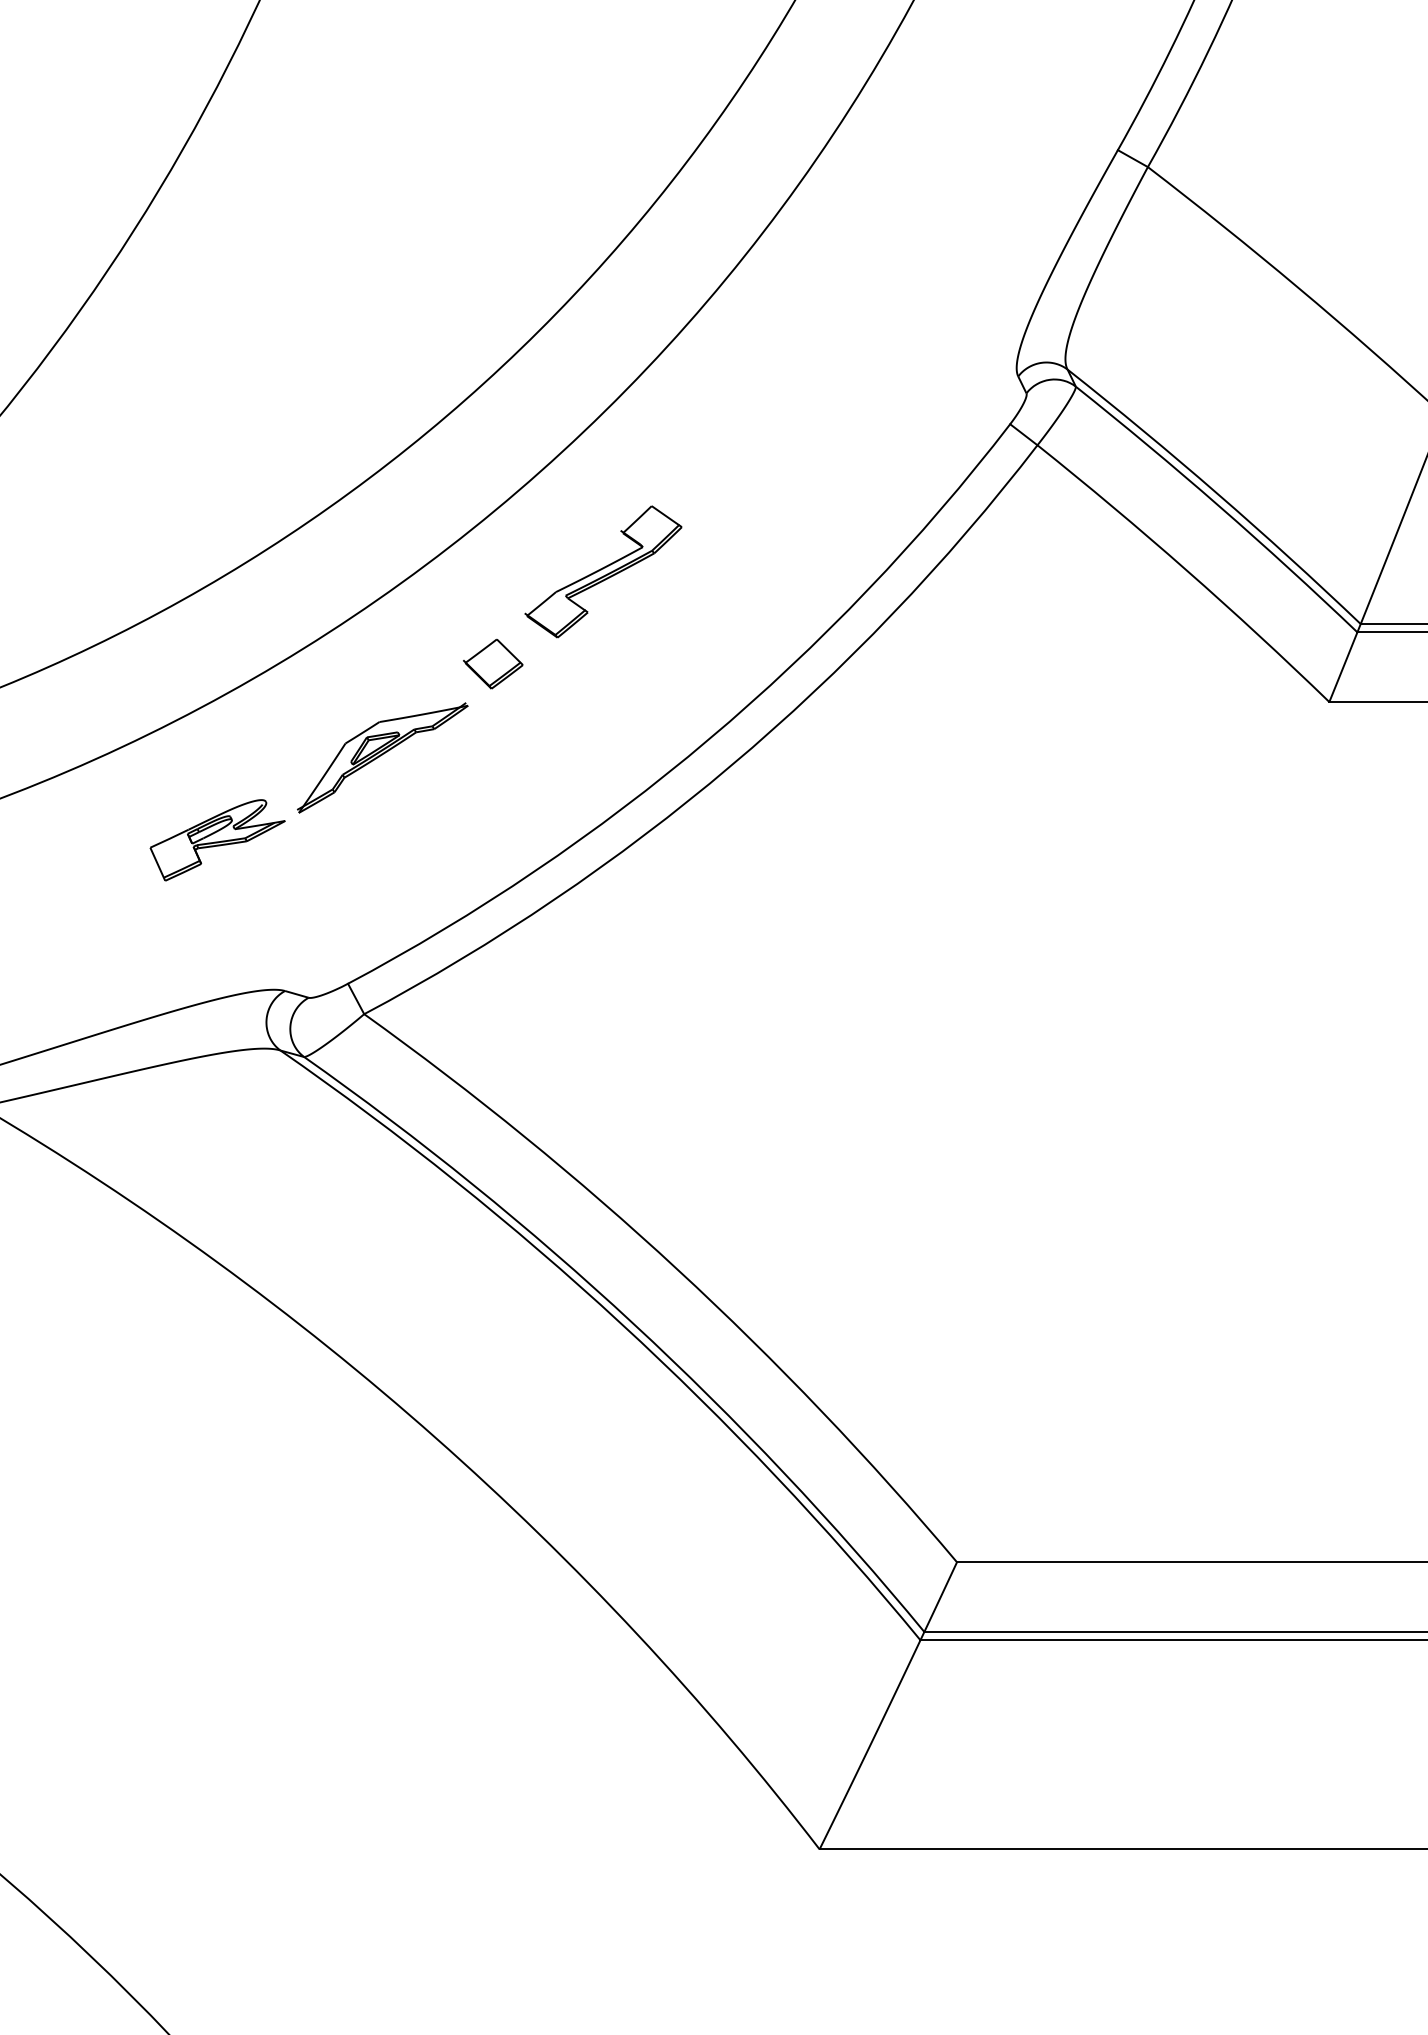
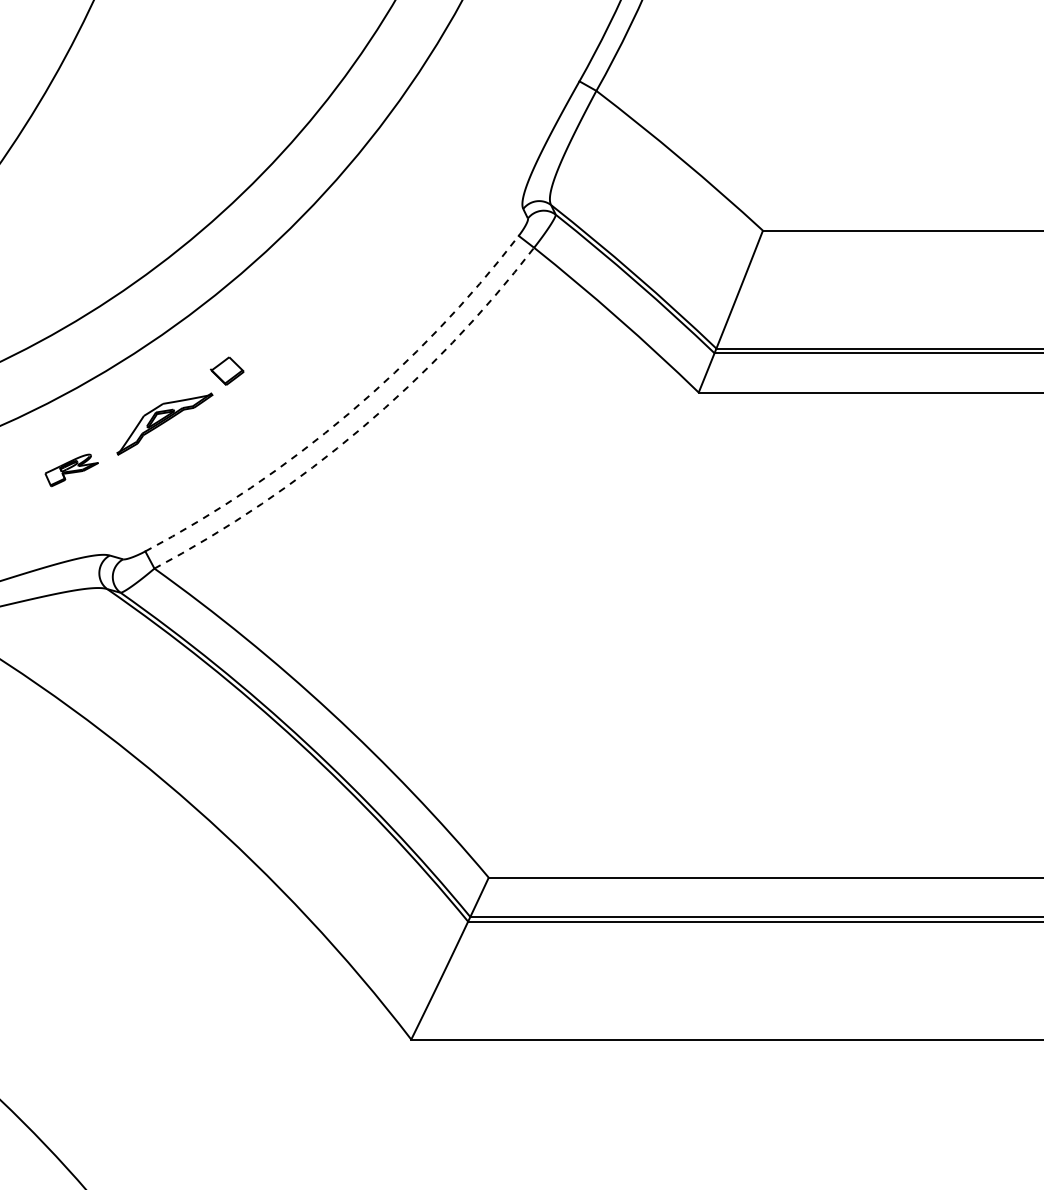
part: (601, 570) -> (288, 318), removed
arc: (708, 739) -> (348, 413), solid -> dashed
arc: (731, 765) -> (361, 428), solid -> dashed
part: (217, 840) -> (71, 470), size x0.7

